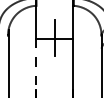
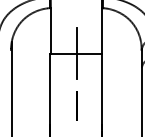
line: (36, 65) -> (50, 91), dashed -> solid
line: (54, 75) -> (75, 105), added

